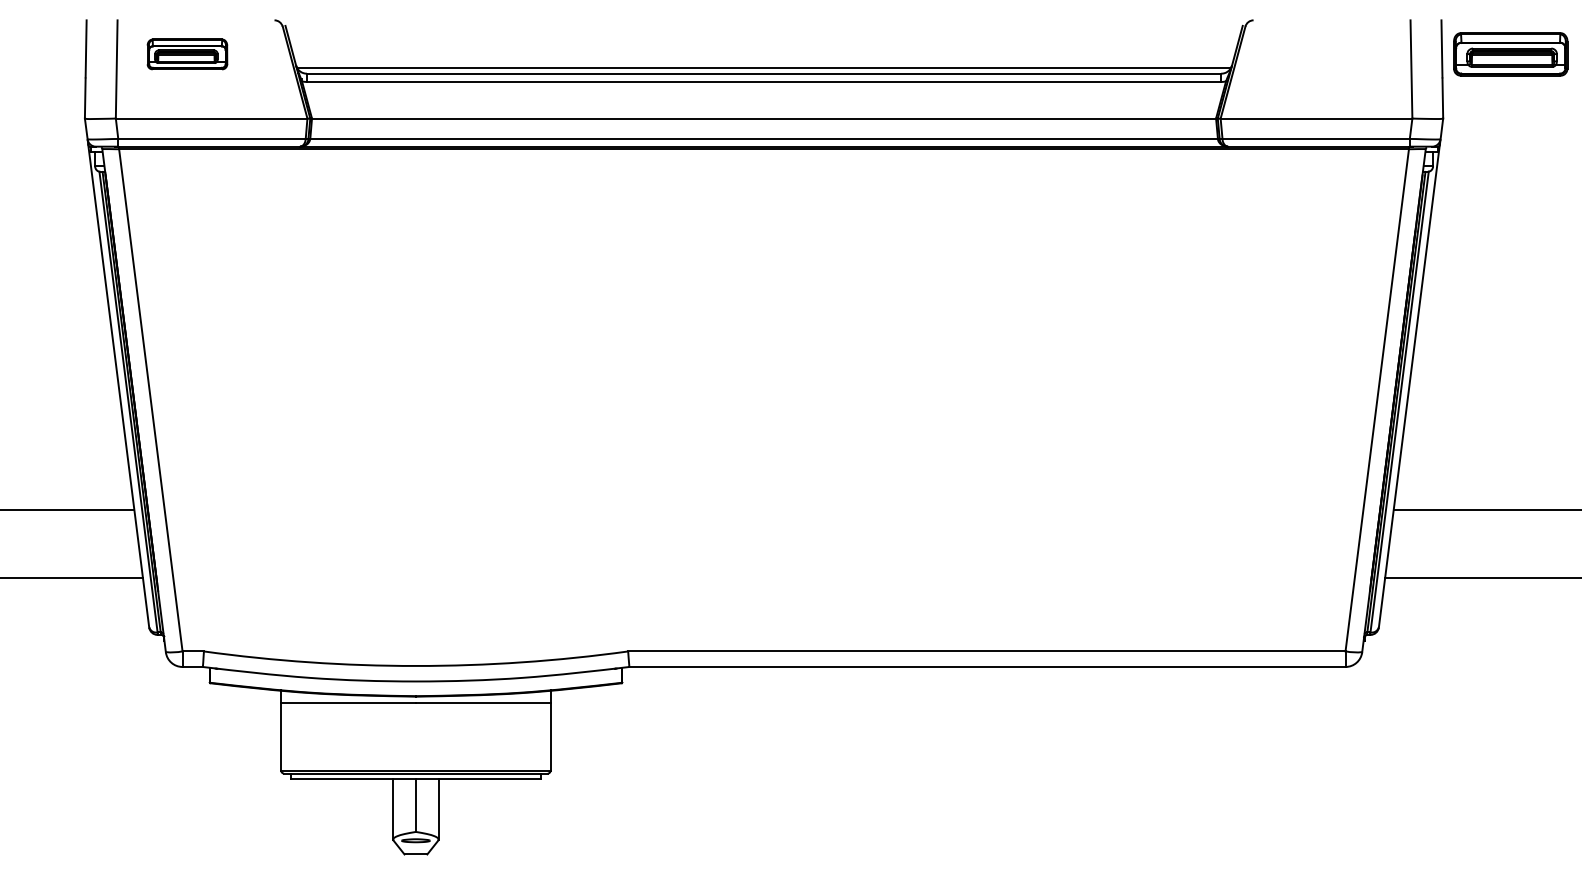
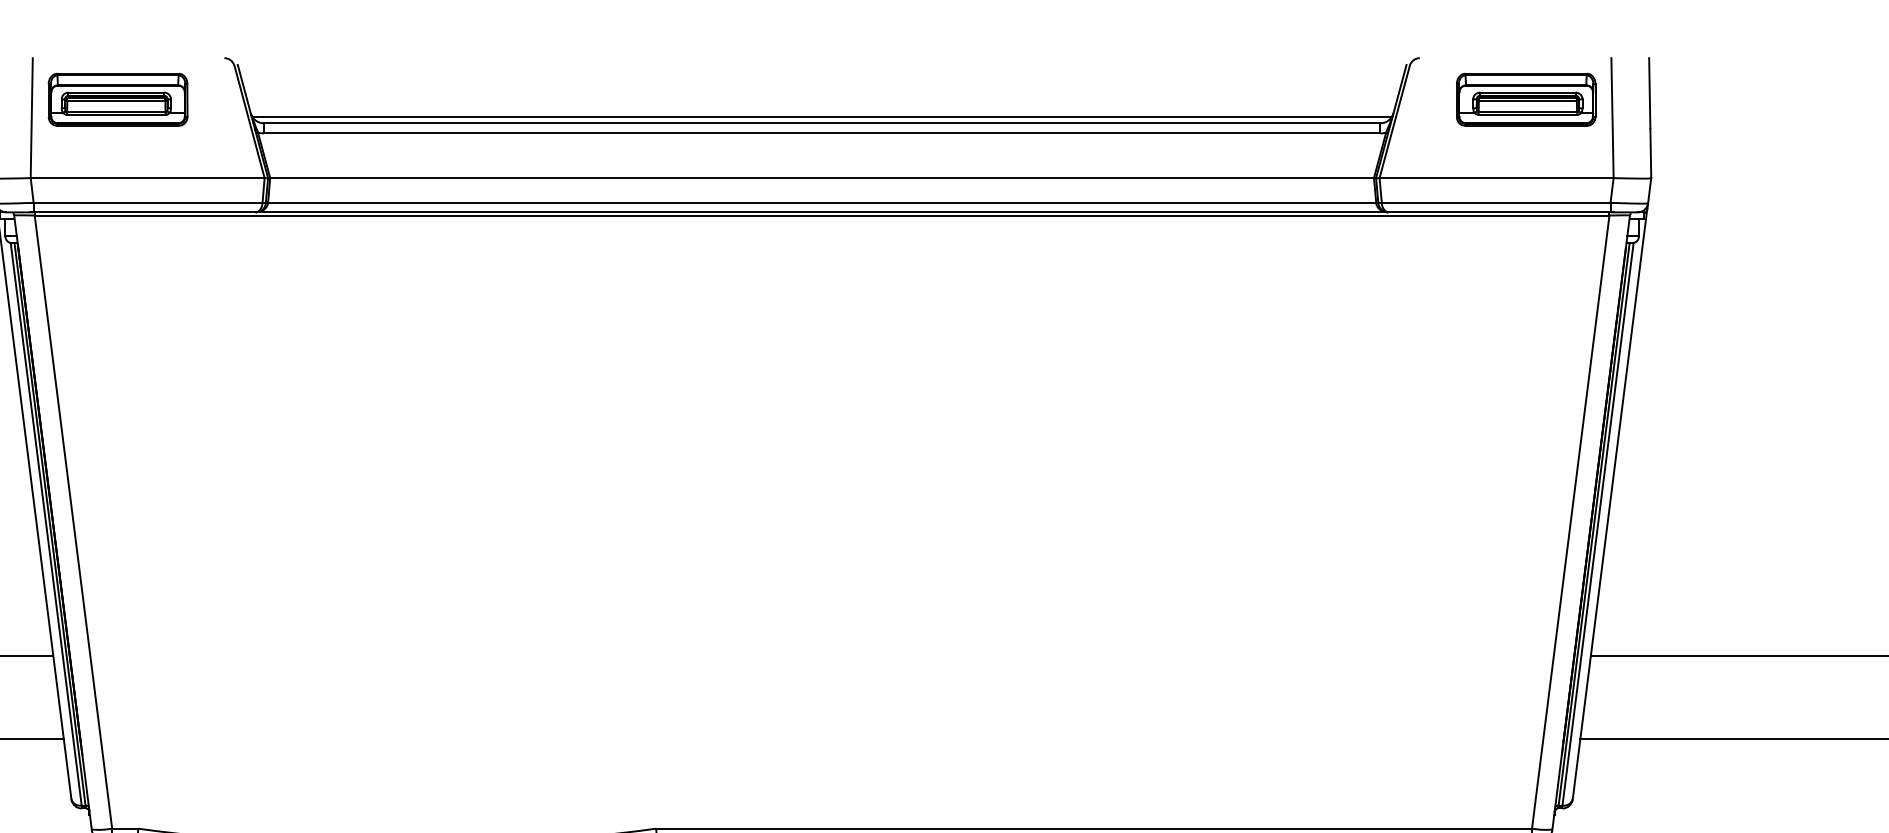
part: (187, 54) -> (118, 99), size x1.43
part: (1510, 54) -> (1525, 99), moved

